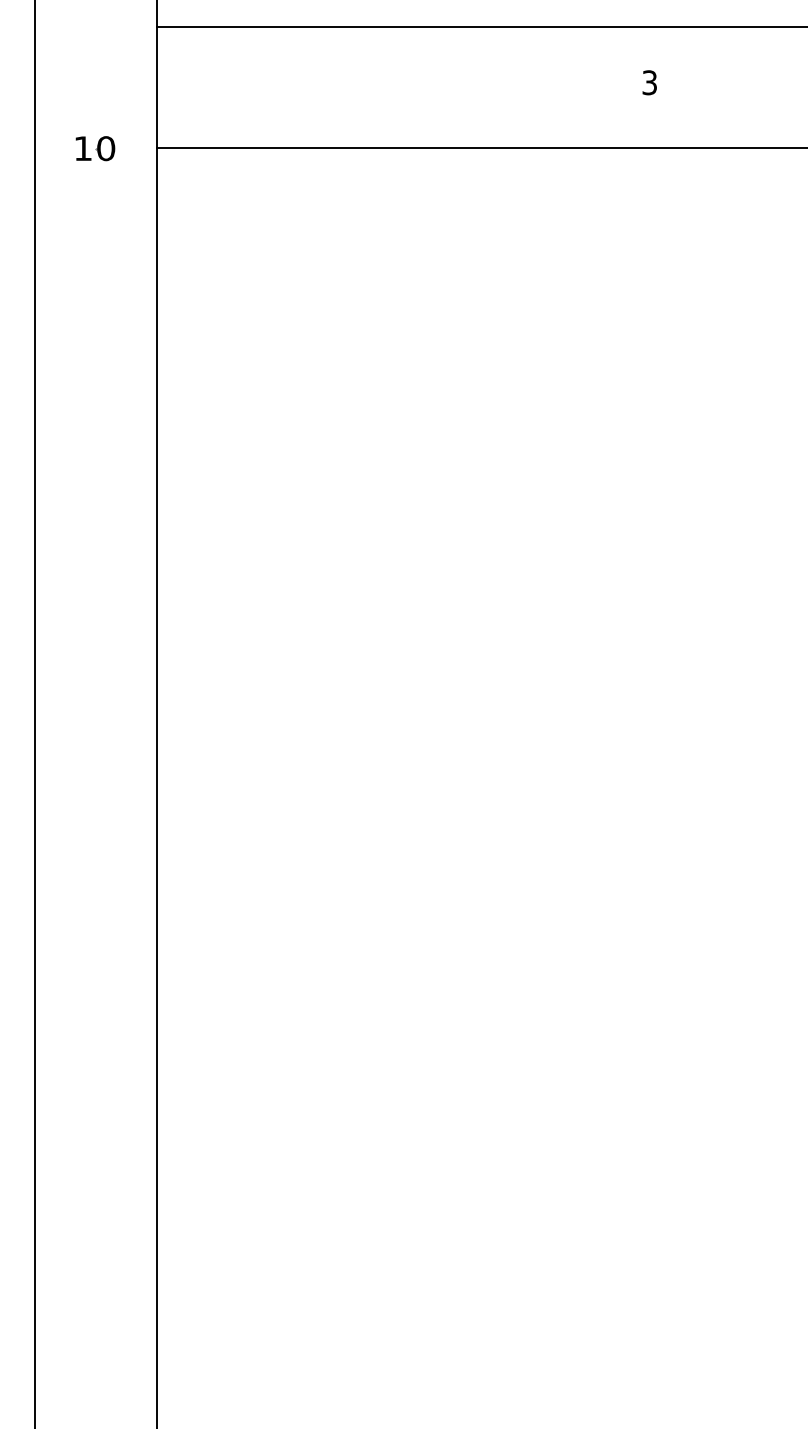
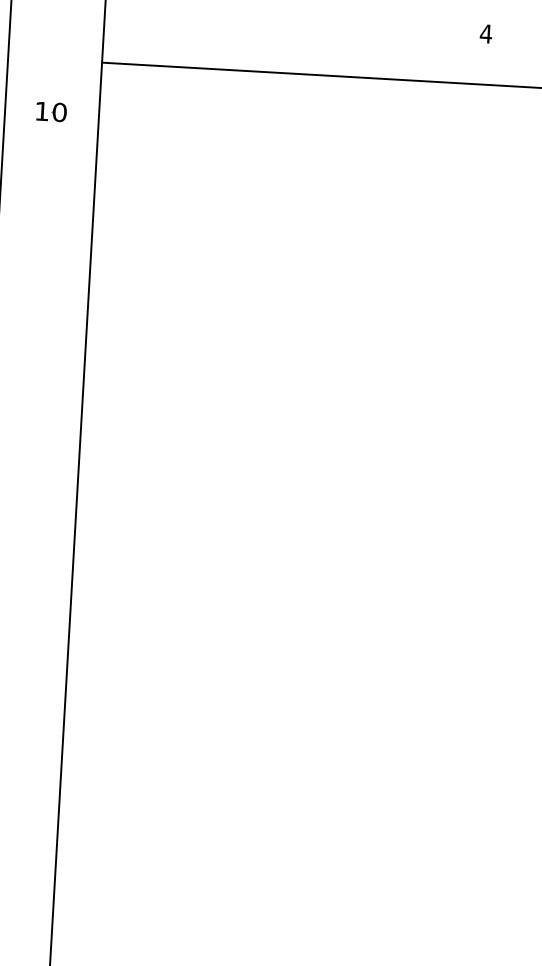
text: (649, 82) -> (485, 33), 3 -> 4
part: (95, 148) -> (51, 111), moved

